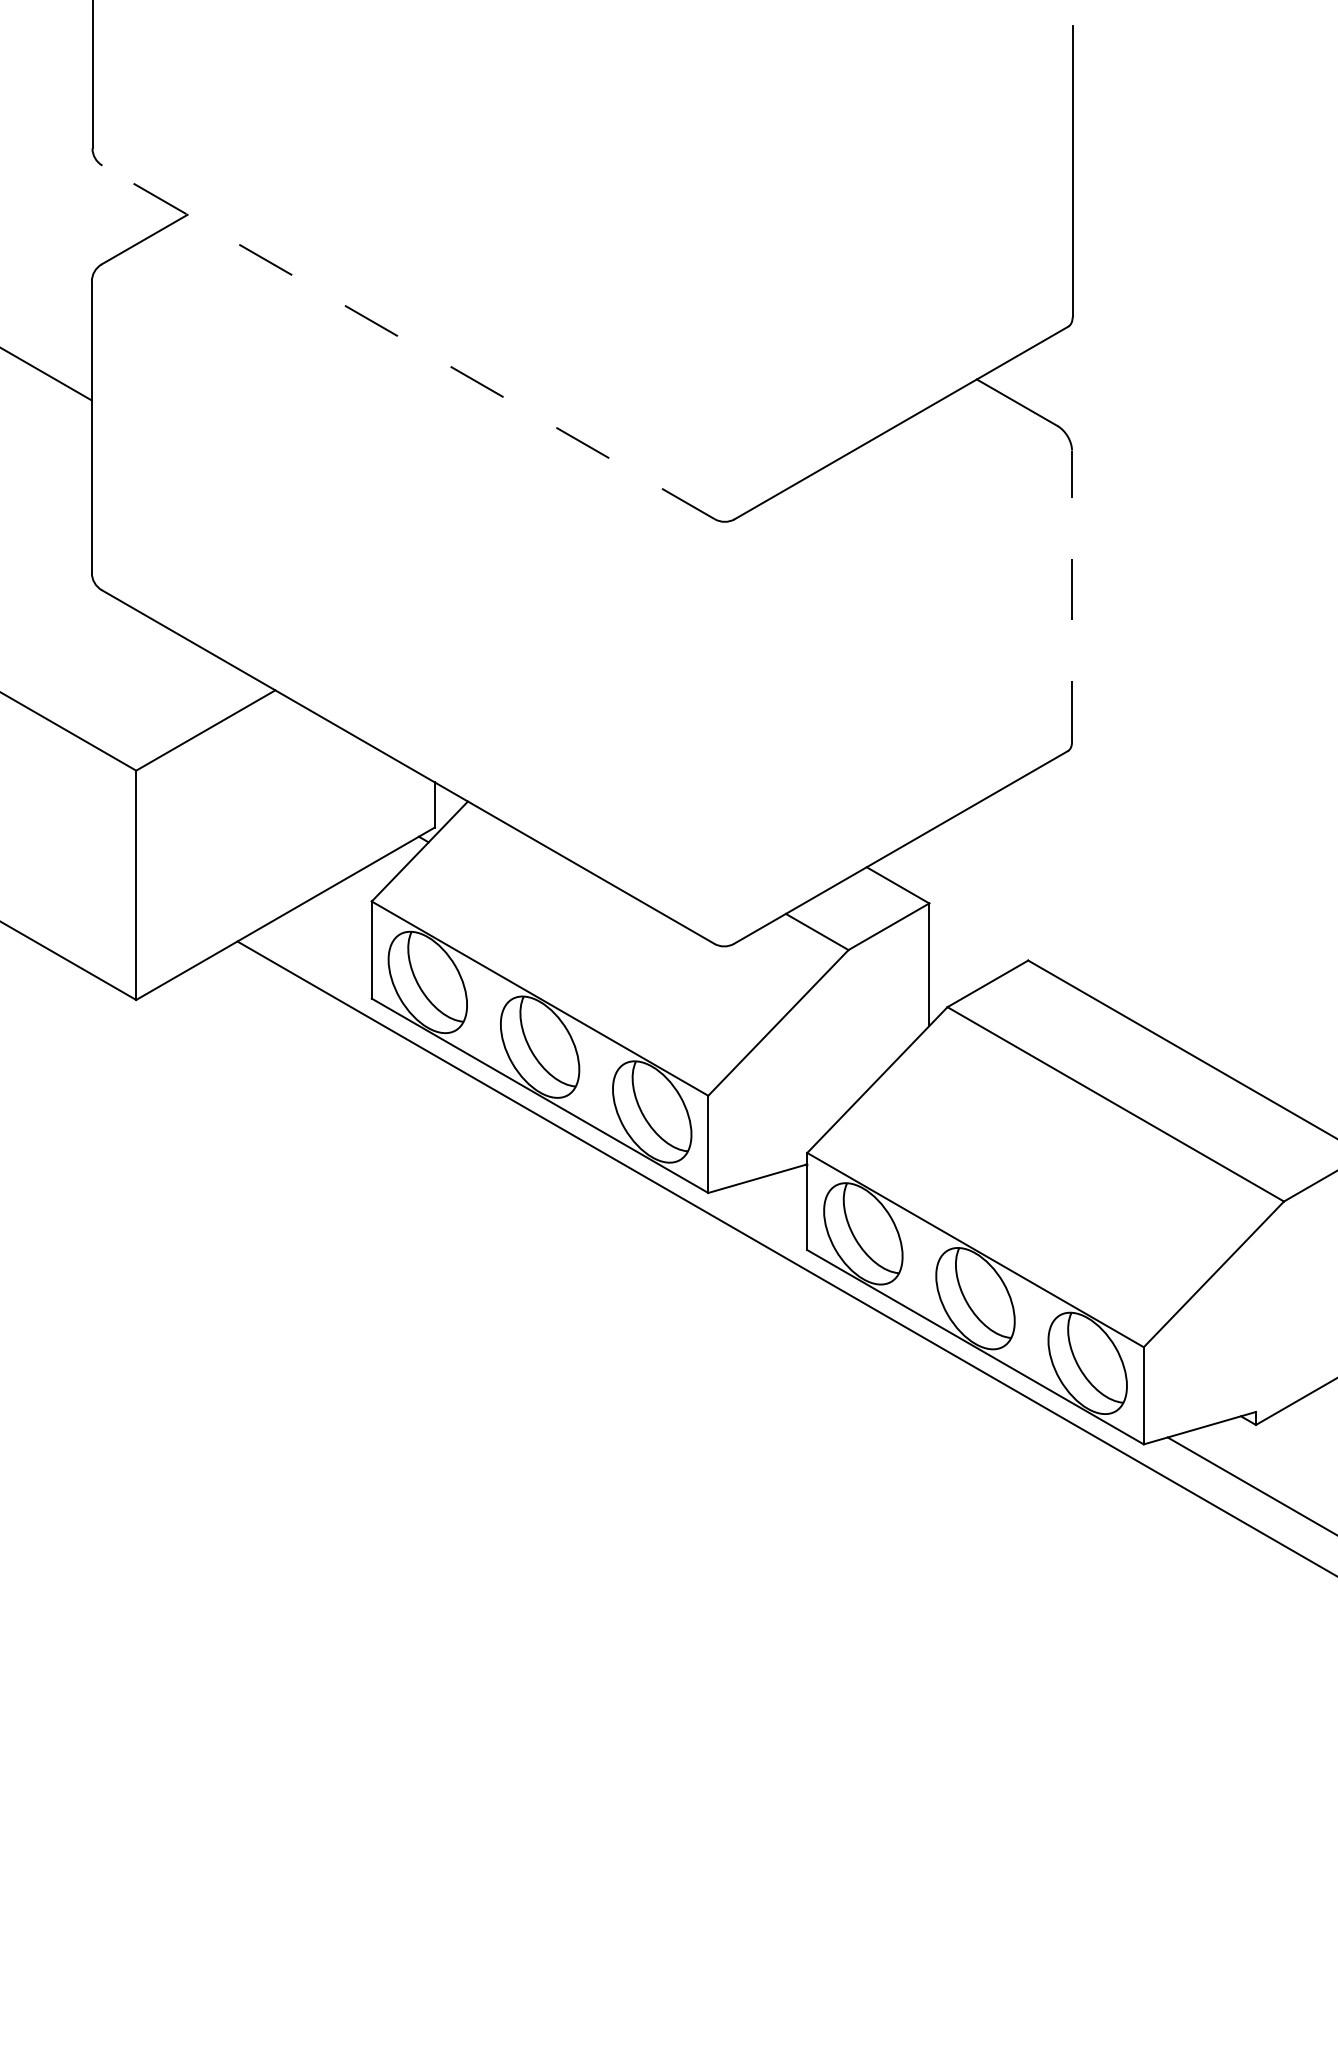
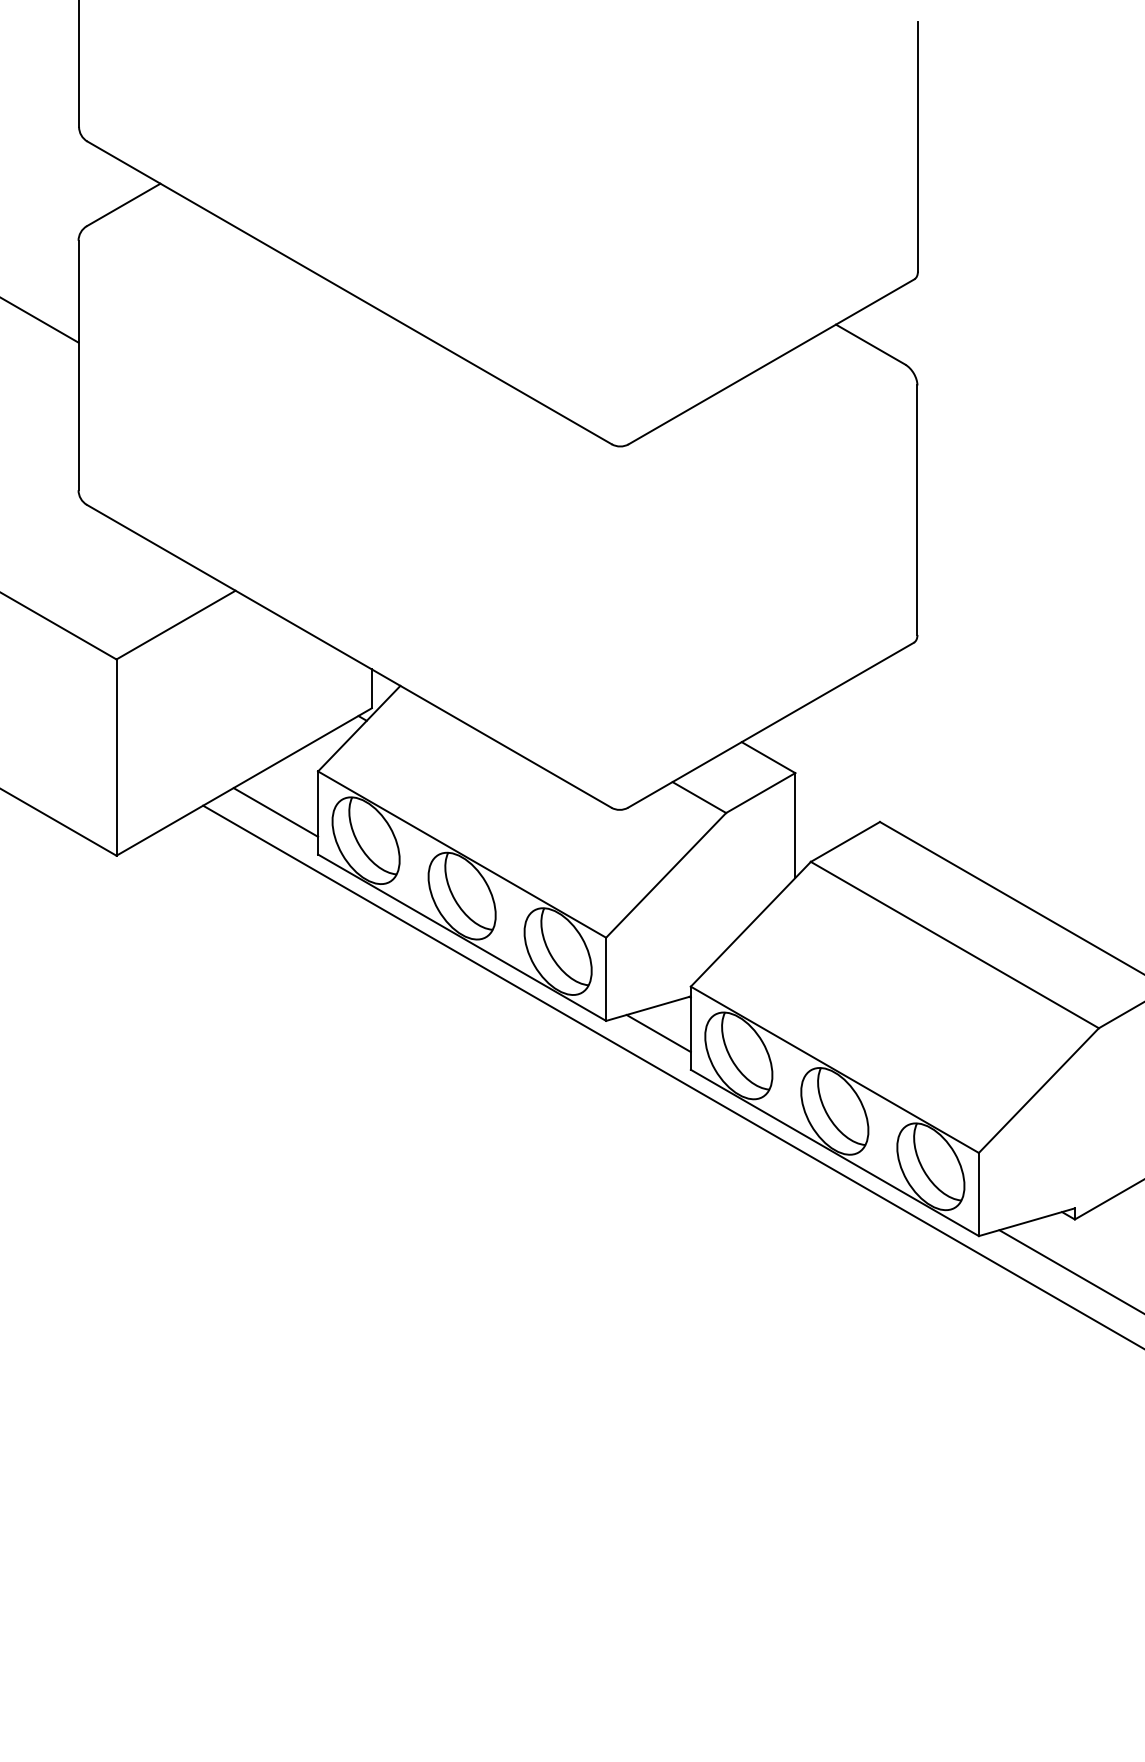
line: (408, 342) -> (349, 292), dashed -> solid
line: (1072, 596) -> (917, 510), dashed -> solid
line: (322, 948) -> (275, 811), added
line: (769, 1207) -> (658, 1033), added

